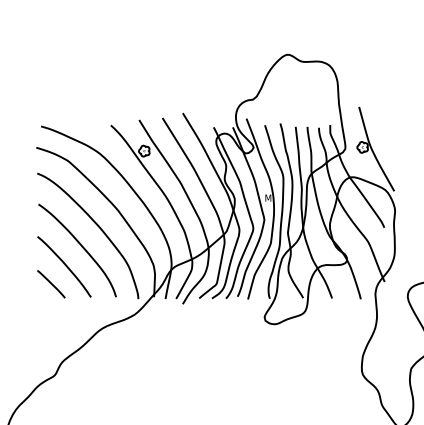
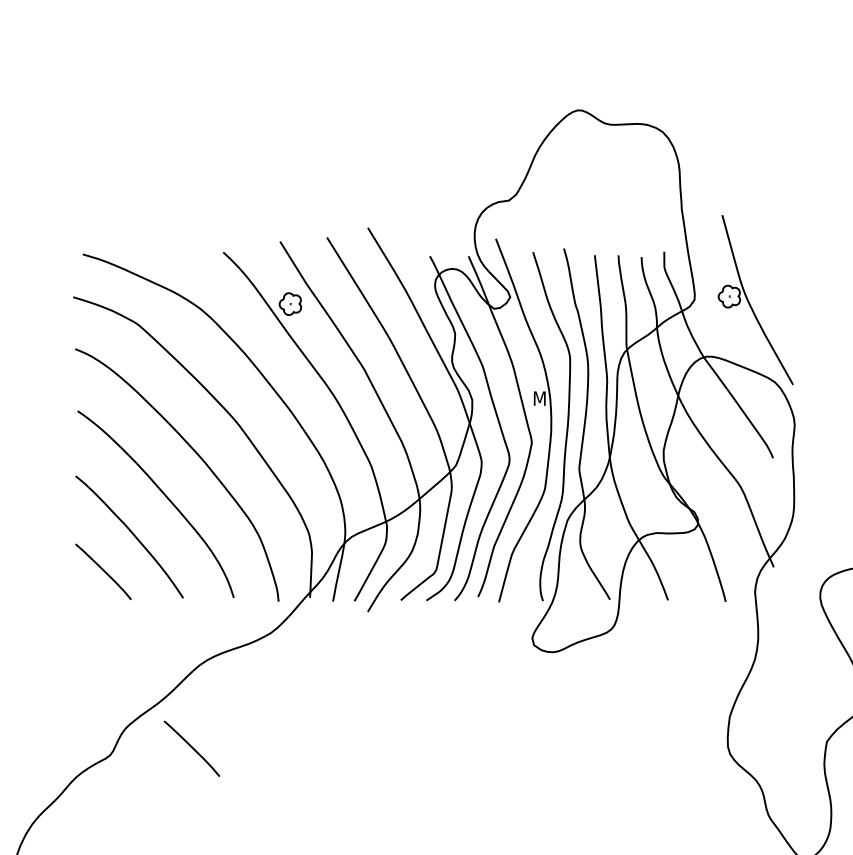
line: (95, 372) -> (192, 749), added

